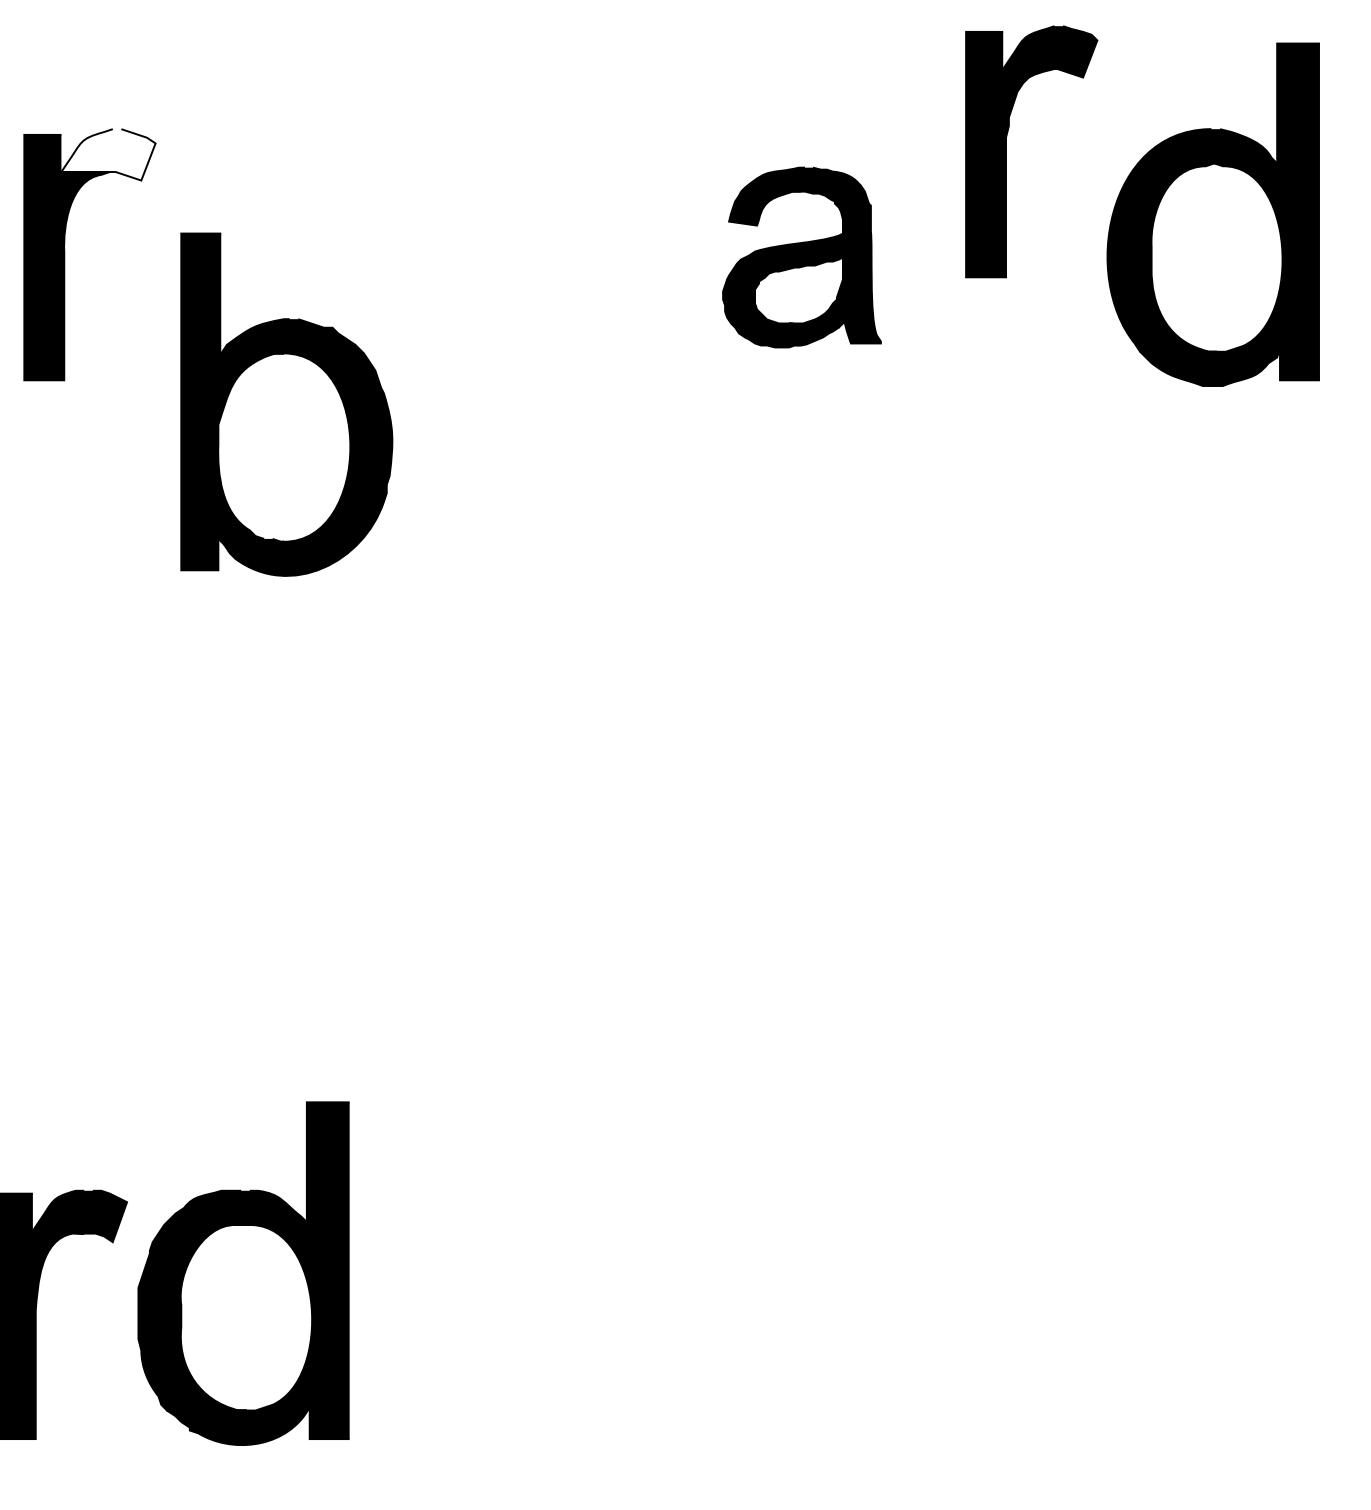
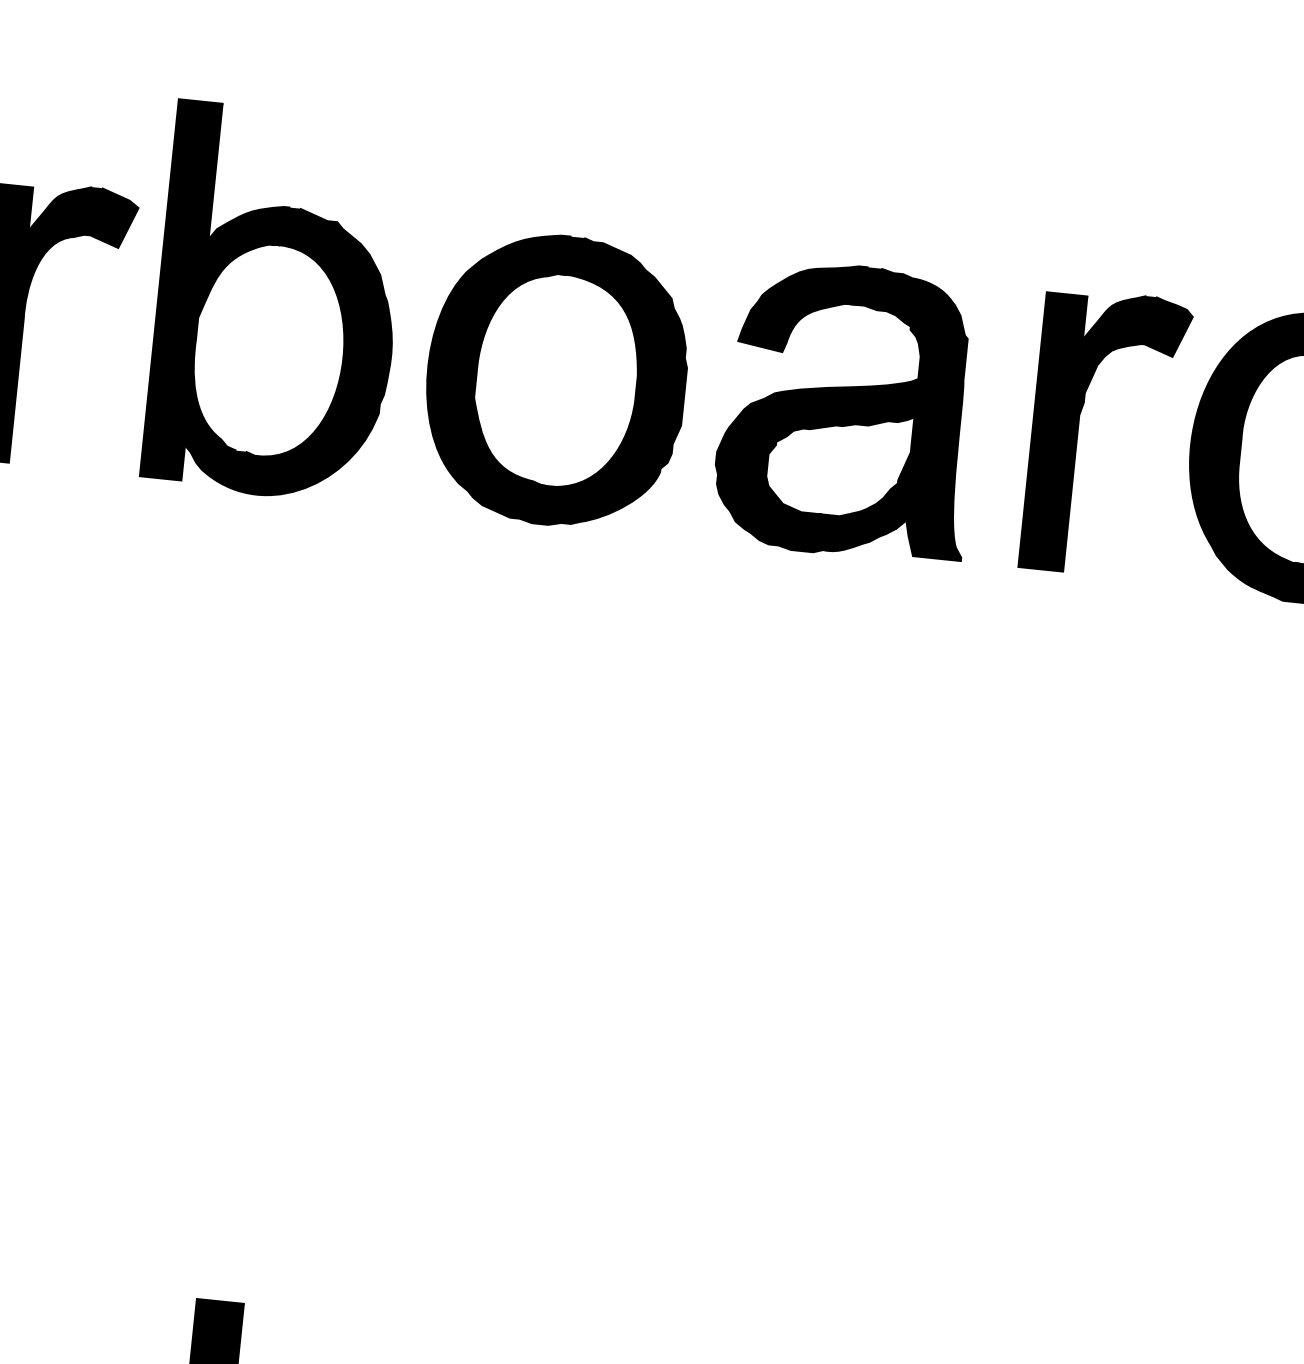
part: (1006, 151) -> (1078, 430), moved
fill: (108, 154) -> (84, 215), added
part: (540, 257) -> (556, 380), added
part: (801, 257) -> (848, 410), size x1.43
part: (286, 404) -> (276, 302), moved

